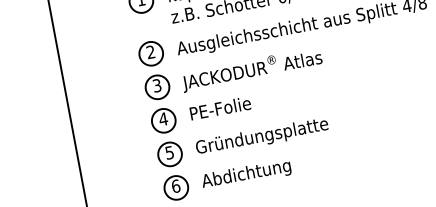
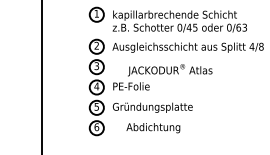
text: (252, 70) -> (170, 70), moved
text: (246, 175) -> (153, 128), moved

